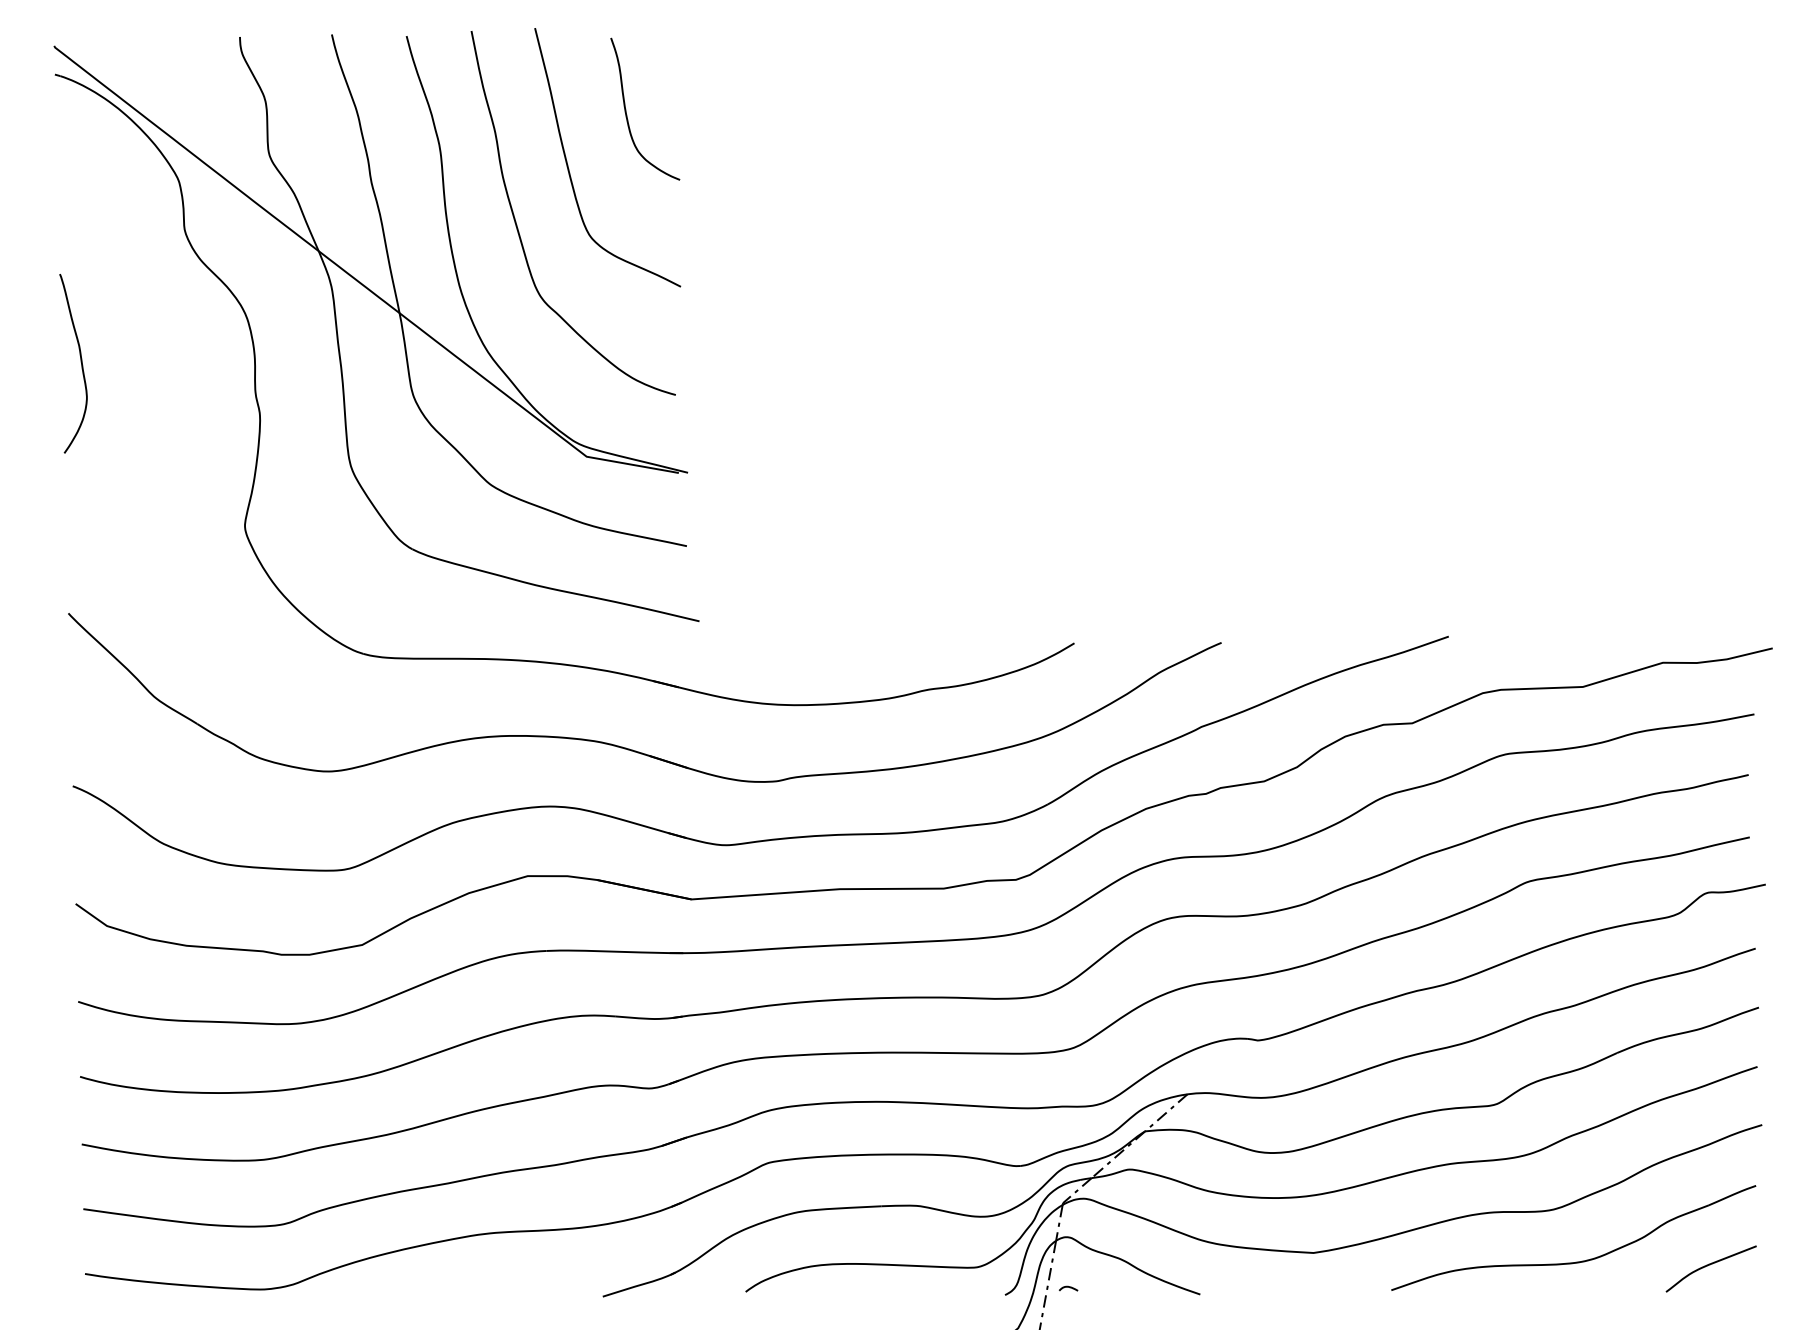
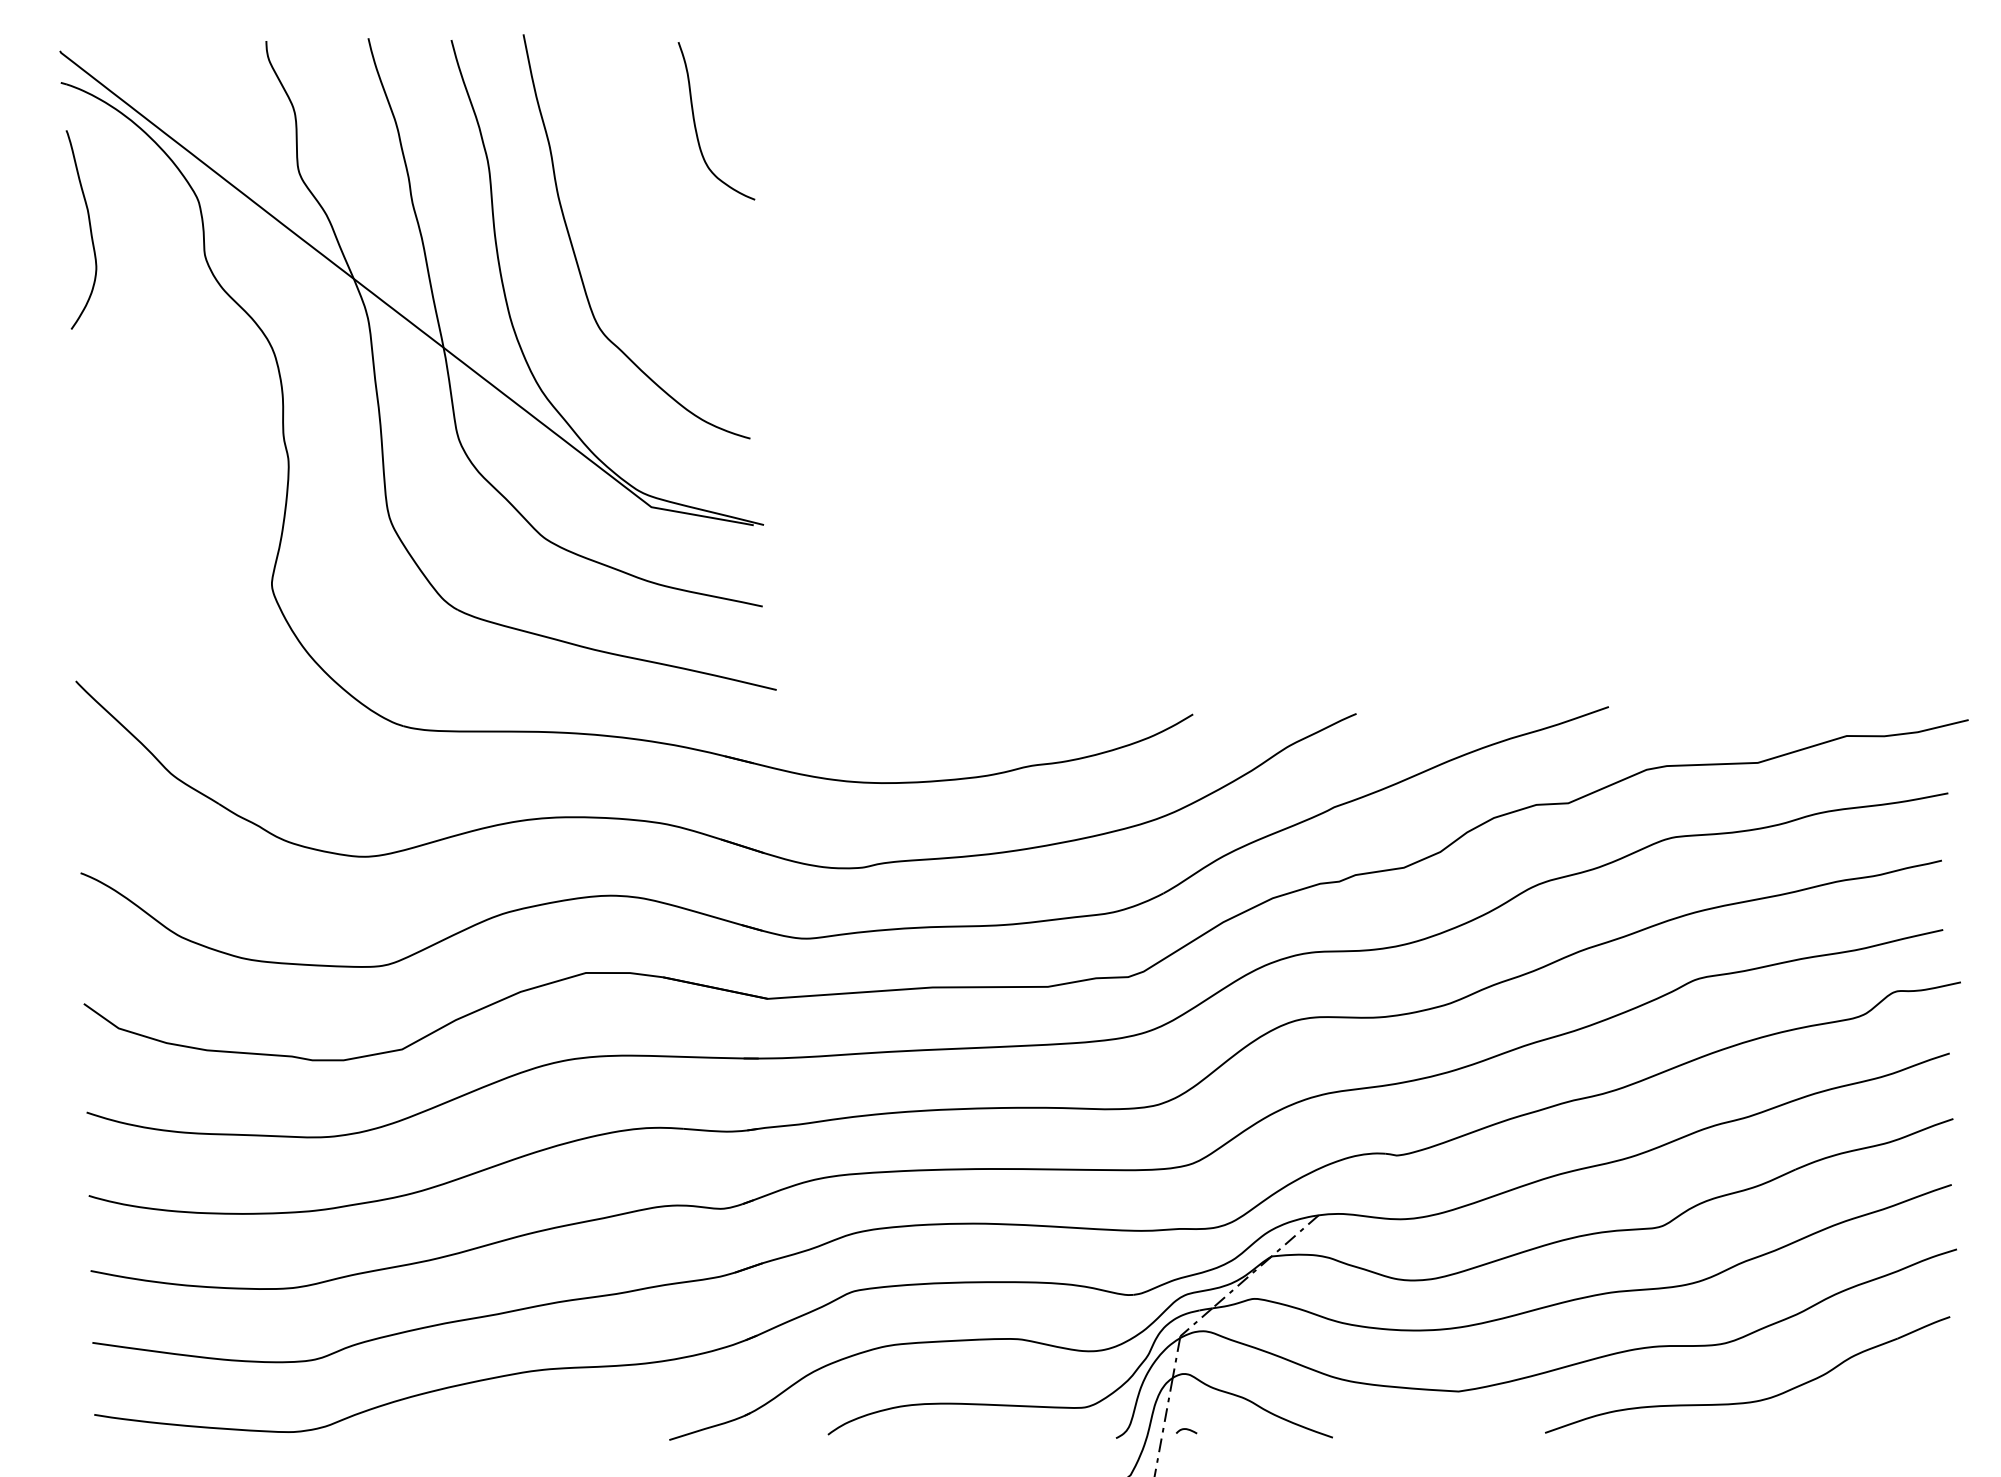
curve: (568, 166) -> (631, 184), removed
curve: (80, 363) -> (89, 229), moved
curve: (1709, 1265) -> (1898, 1405), removed

